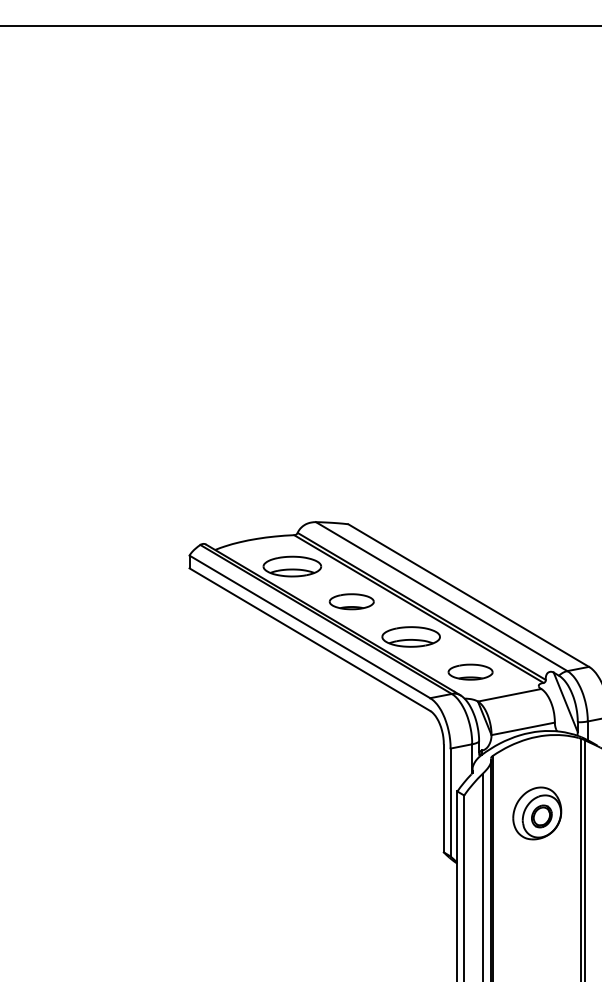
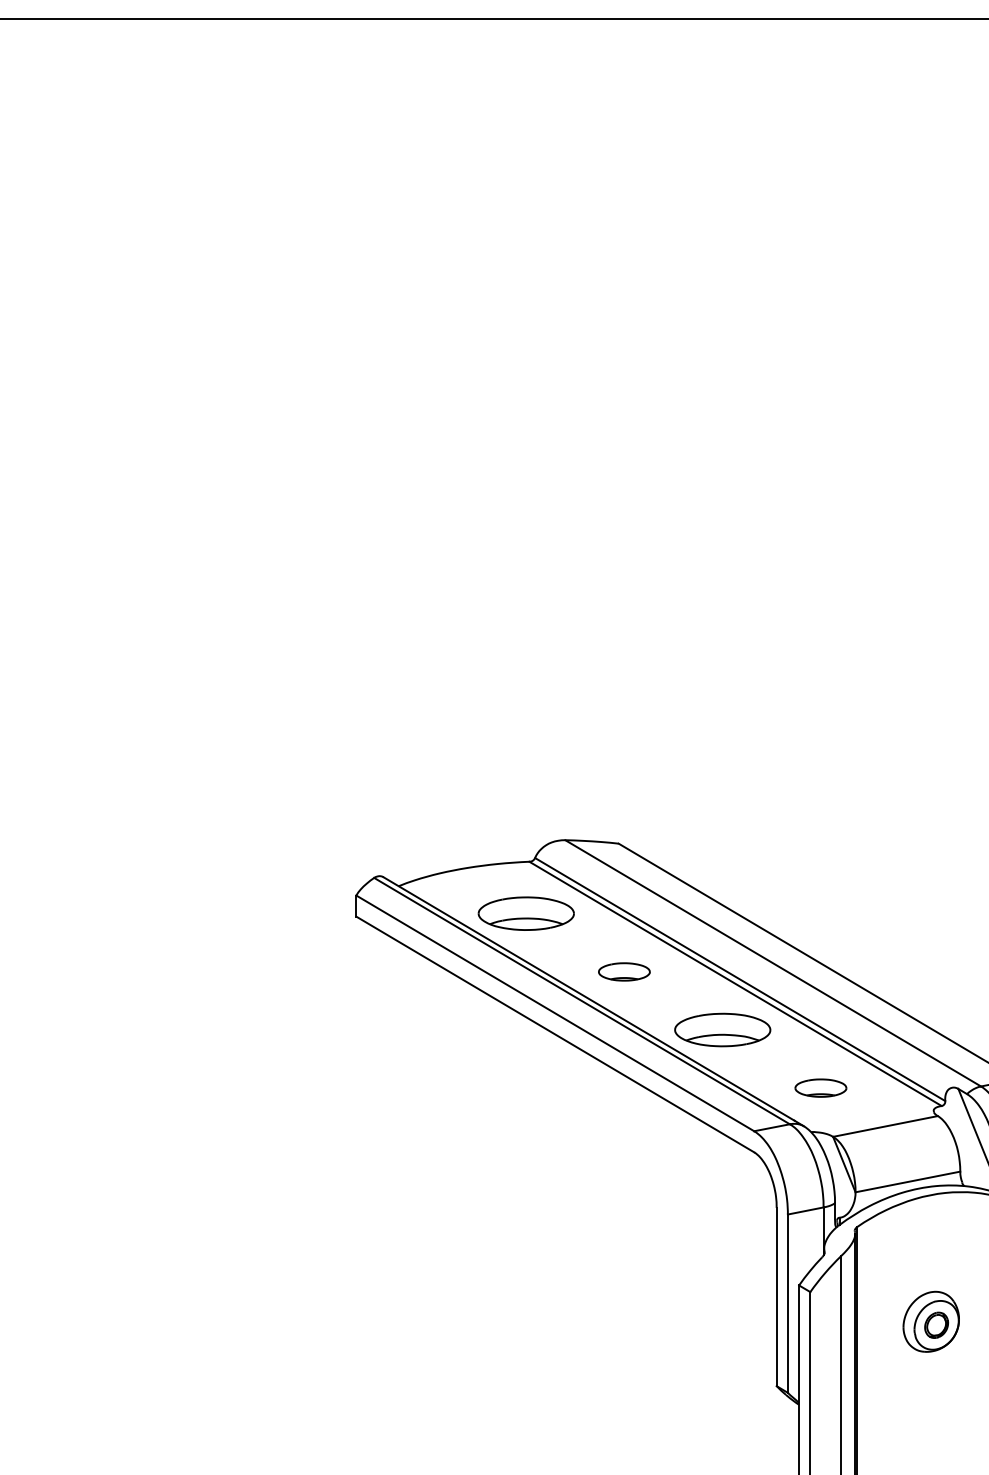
part: (351, 601) -> (624, 971), size x0.7
part: (470, 671) -> (820, 1087), size x0.7
part: (537, 813) -> (931, 1321), size x0.7

